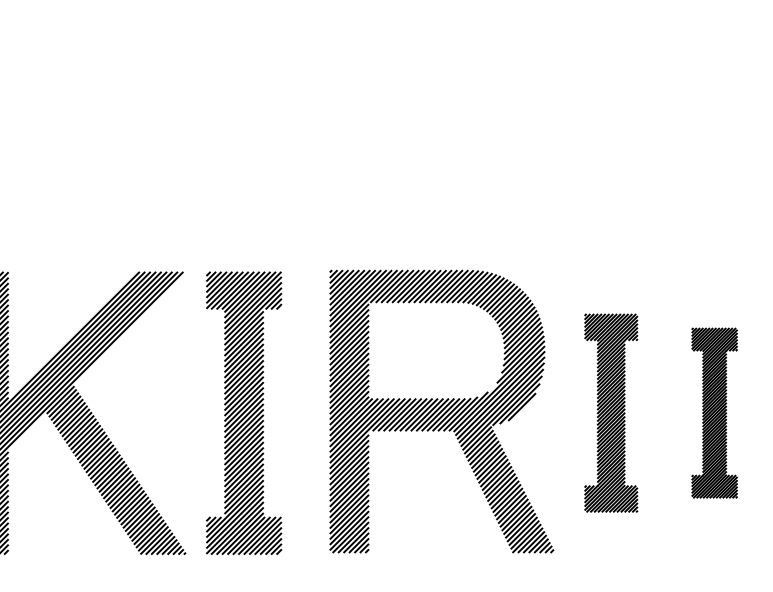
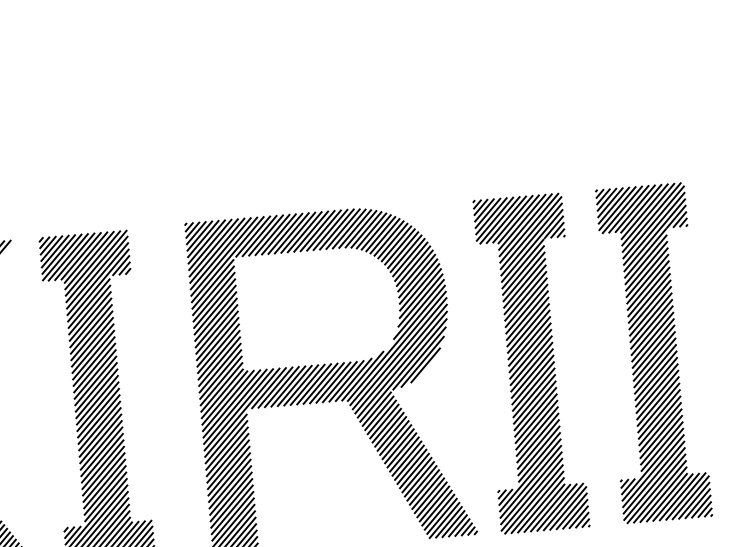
part: (611, 412) -> (531, 362), size x1.43
part: (714, 412) -> (653, 352), size x1.67

